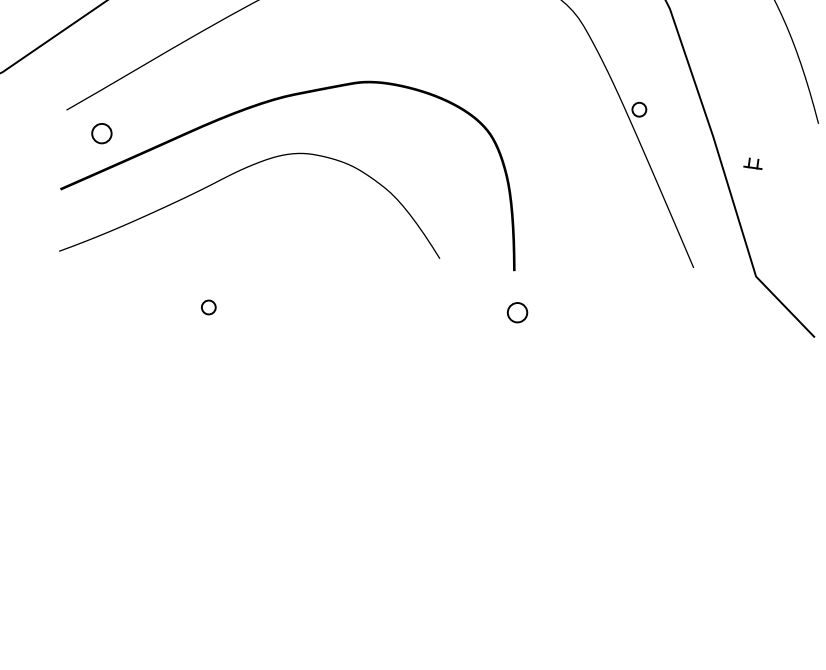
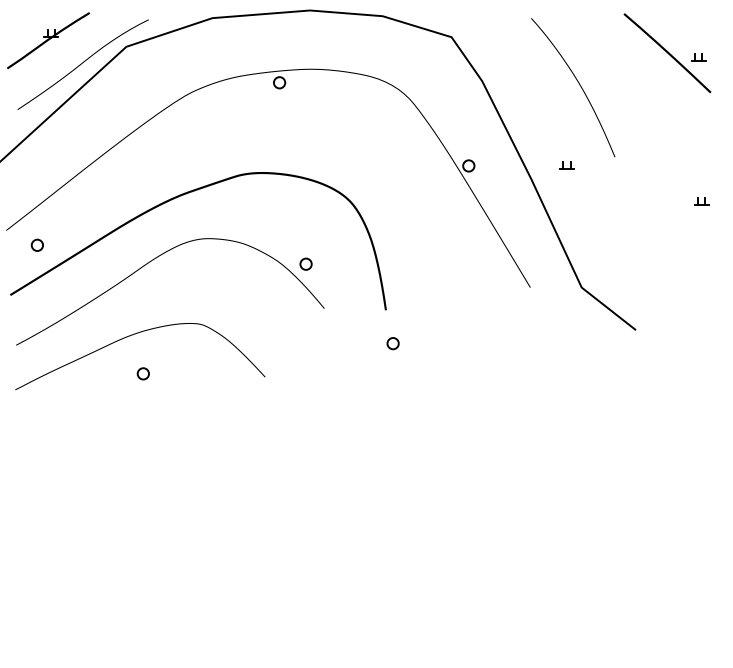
part: (100, 132) -> (36, 244), size x0.71
part: (752, 163) -> (566, 165), moved
part: (424, 200) -> (305, 263), added
curve: (199, 259) -> (130, 336), added
part: (516, 312) -> (392, 343), size x0.71

